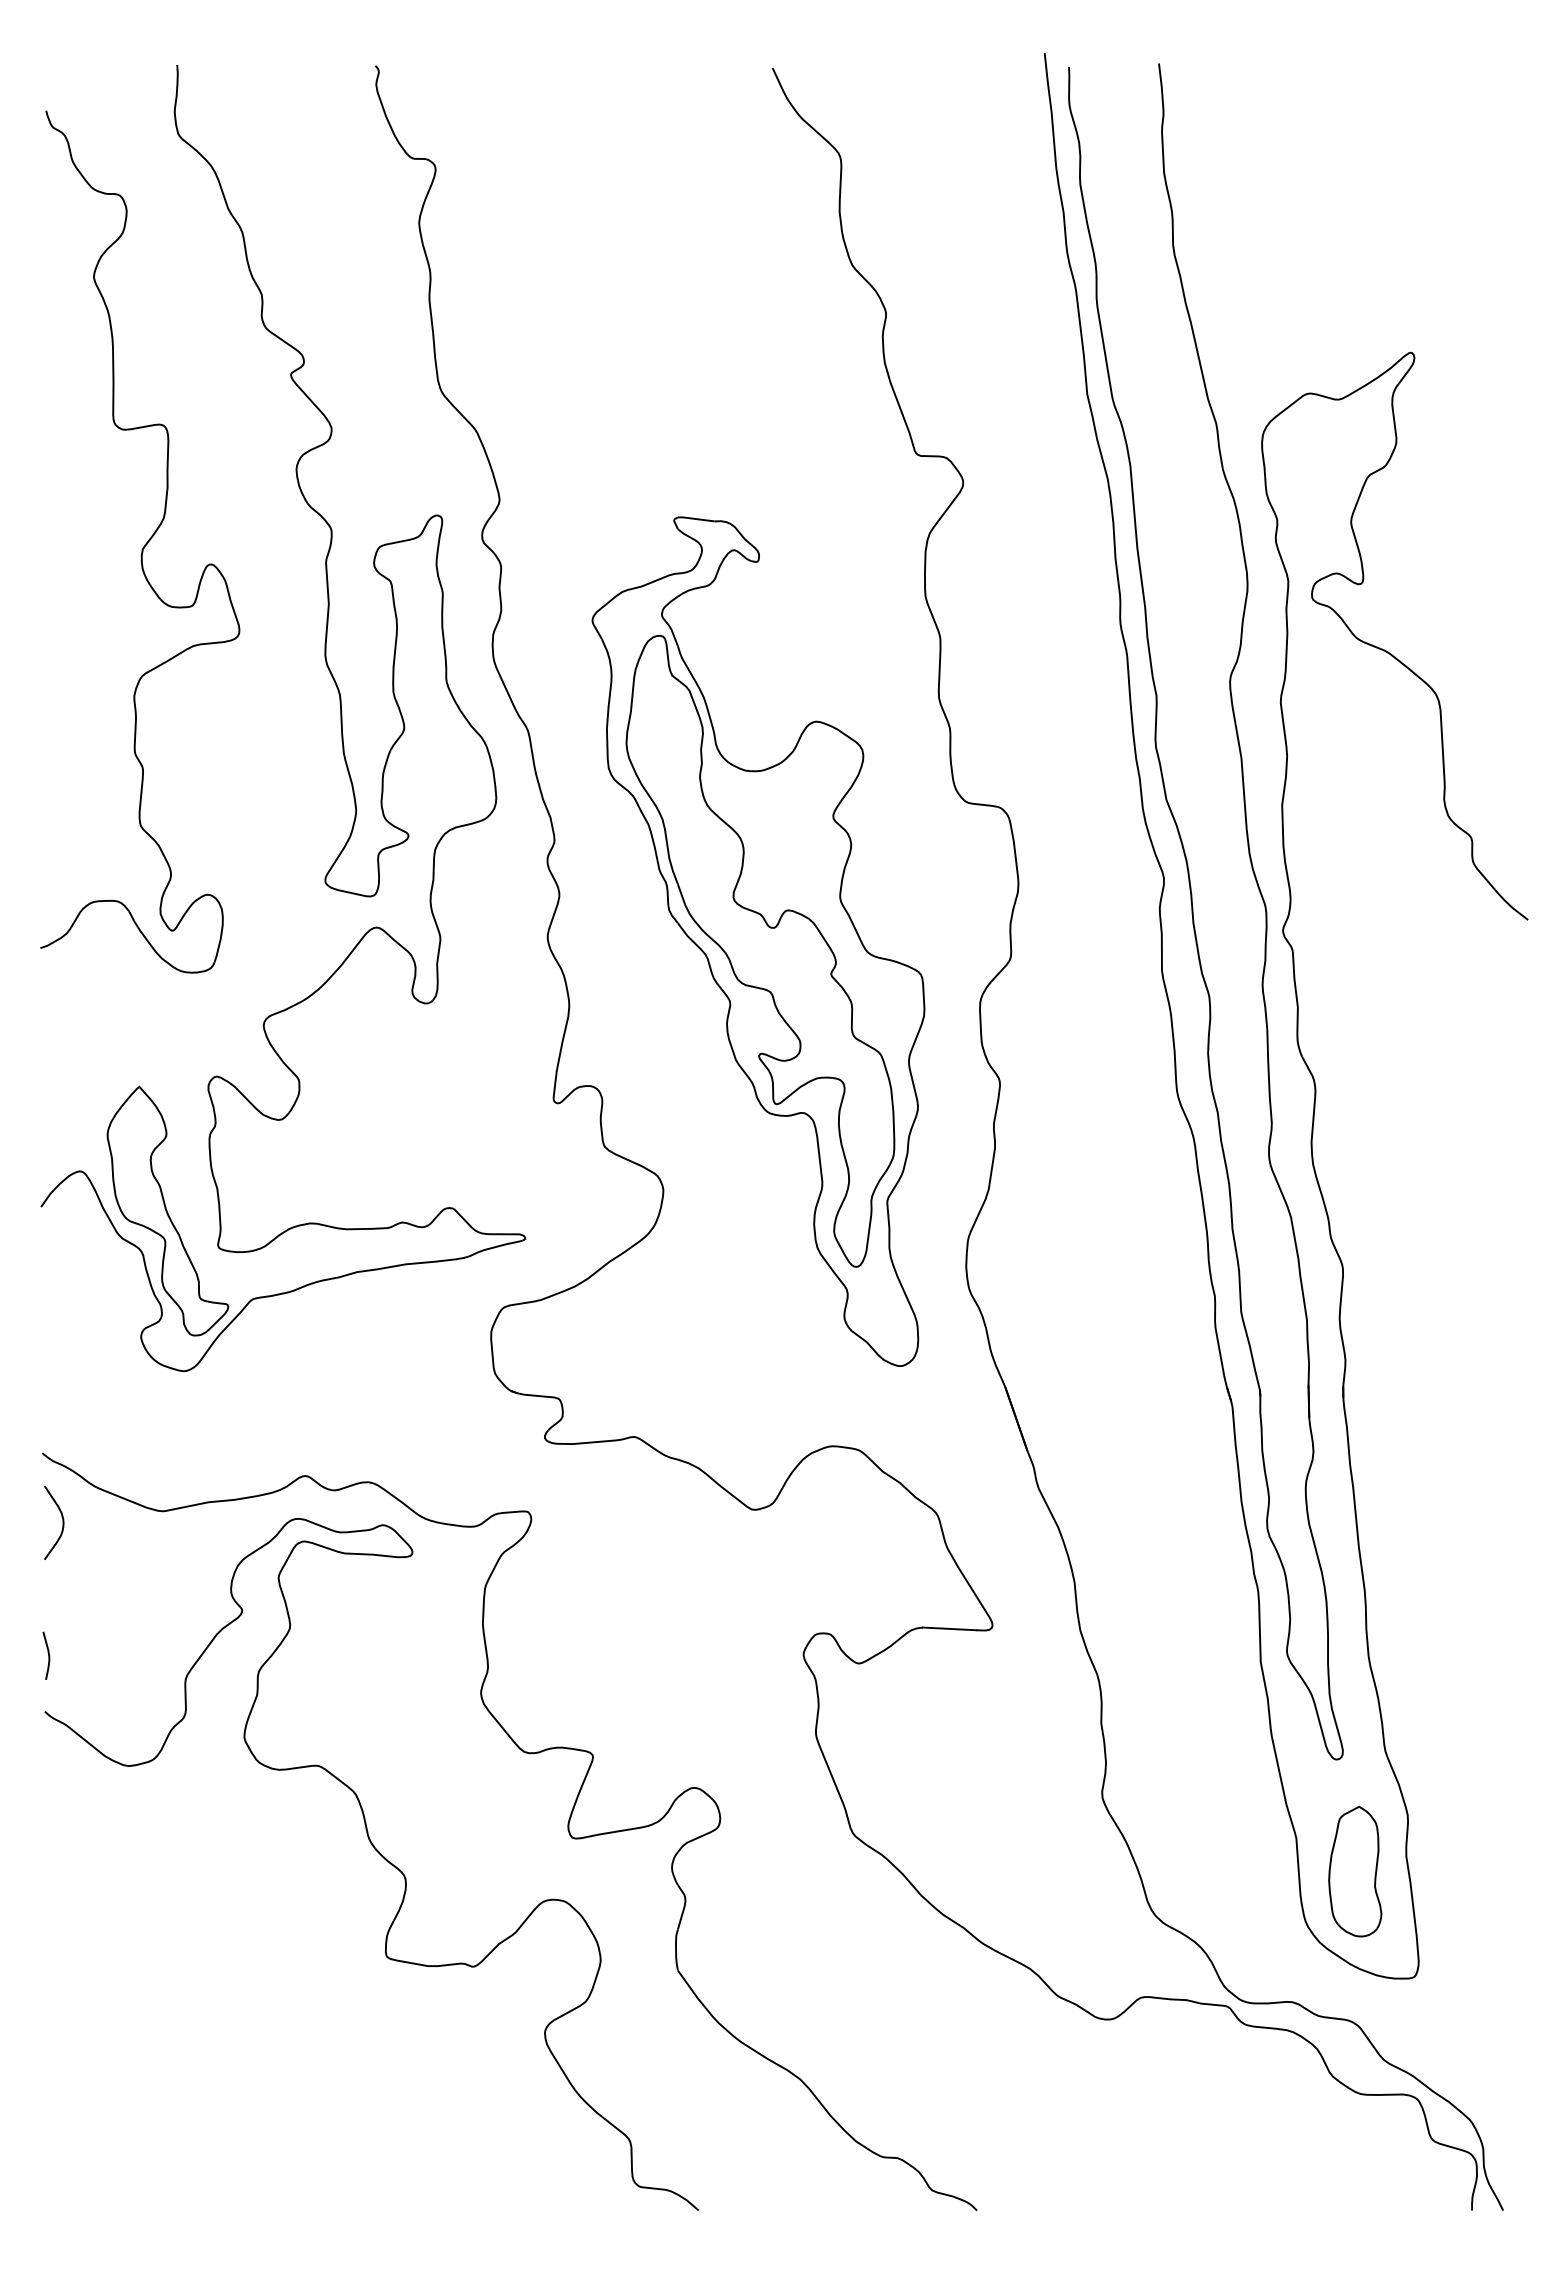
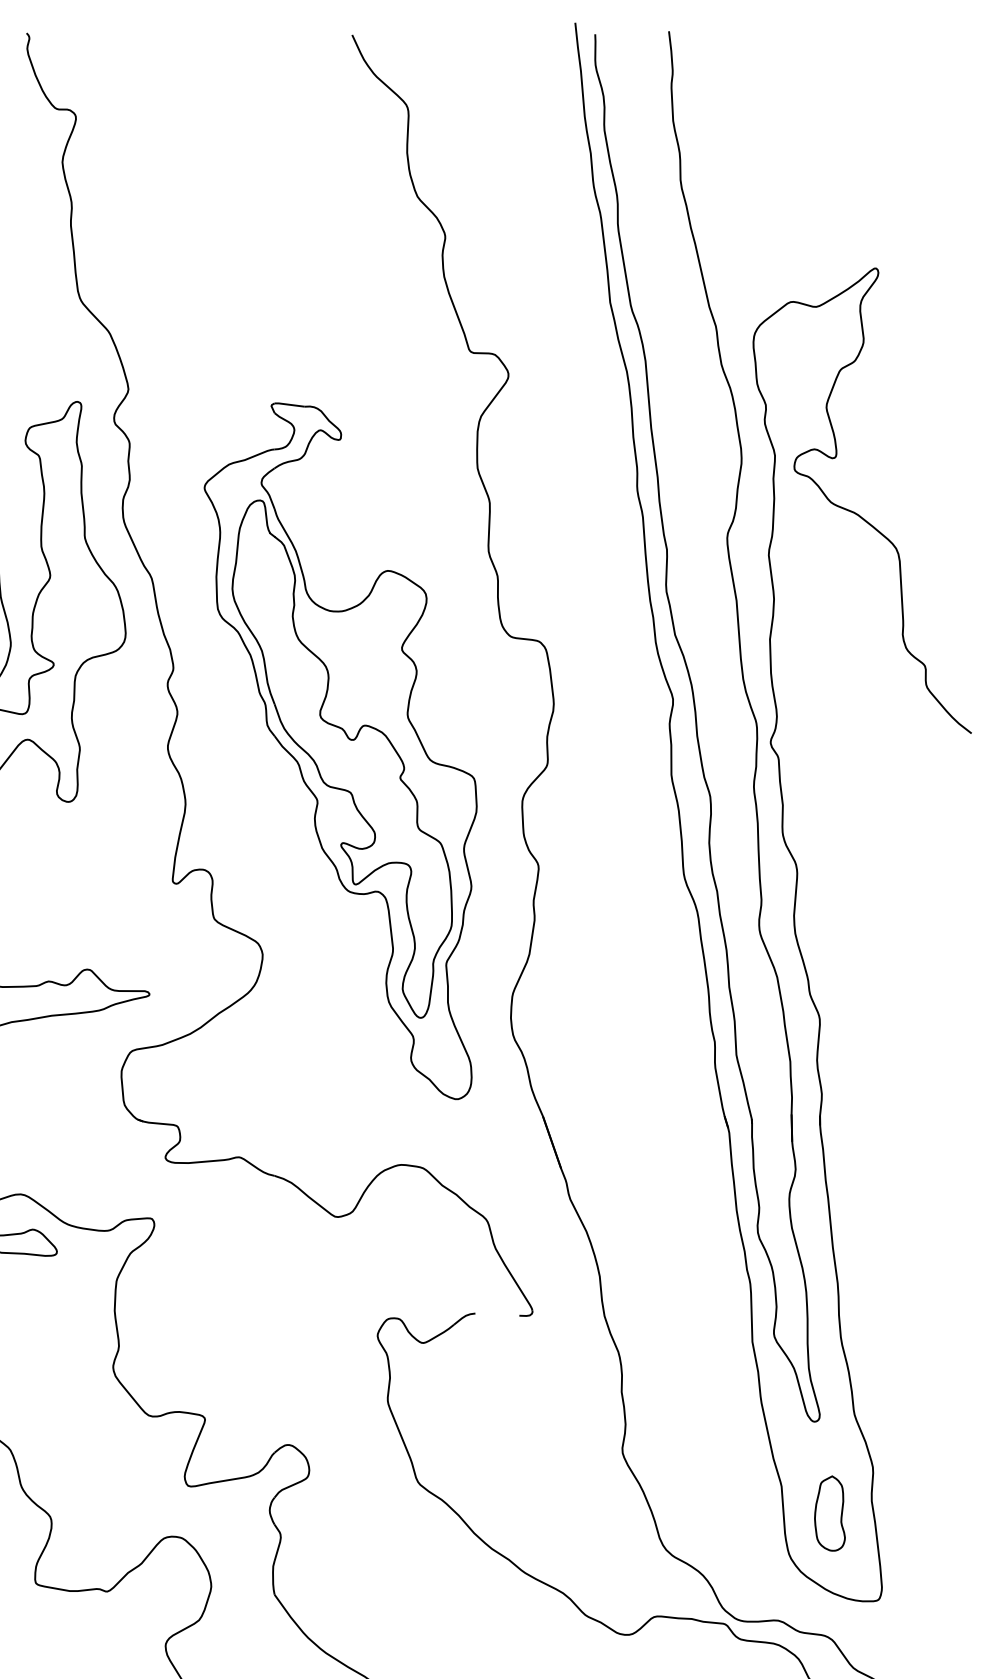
line: (949, 1628) -> (497, 1314), removed
part: (1355, 1871) -> (830, 1513), size x0.7

